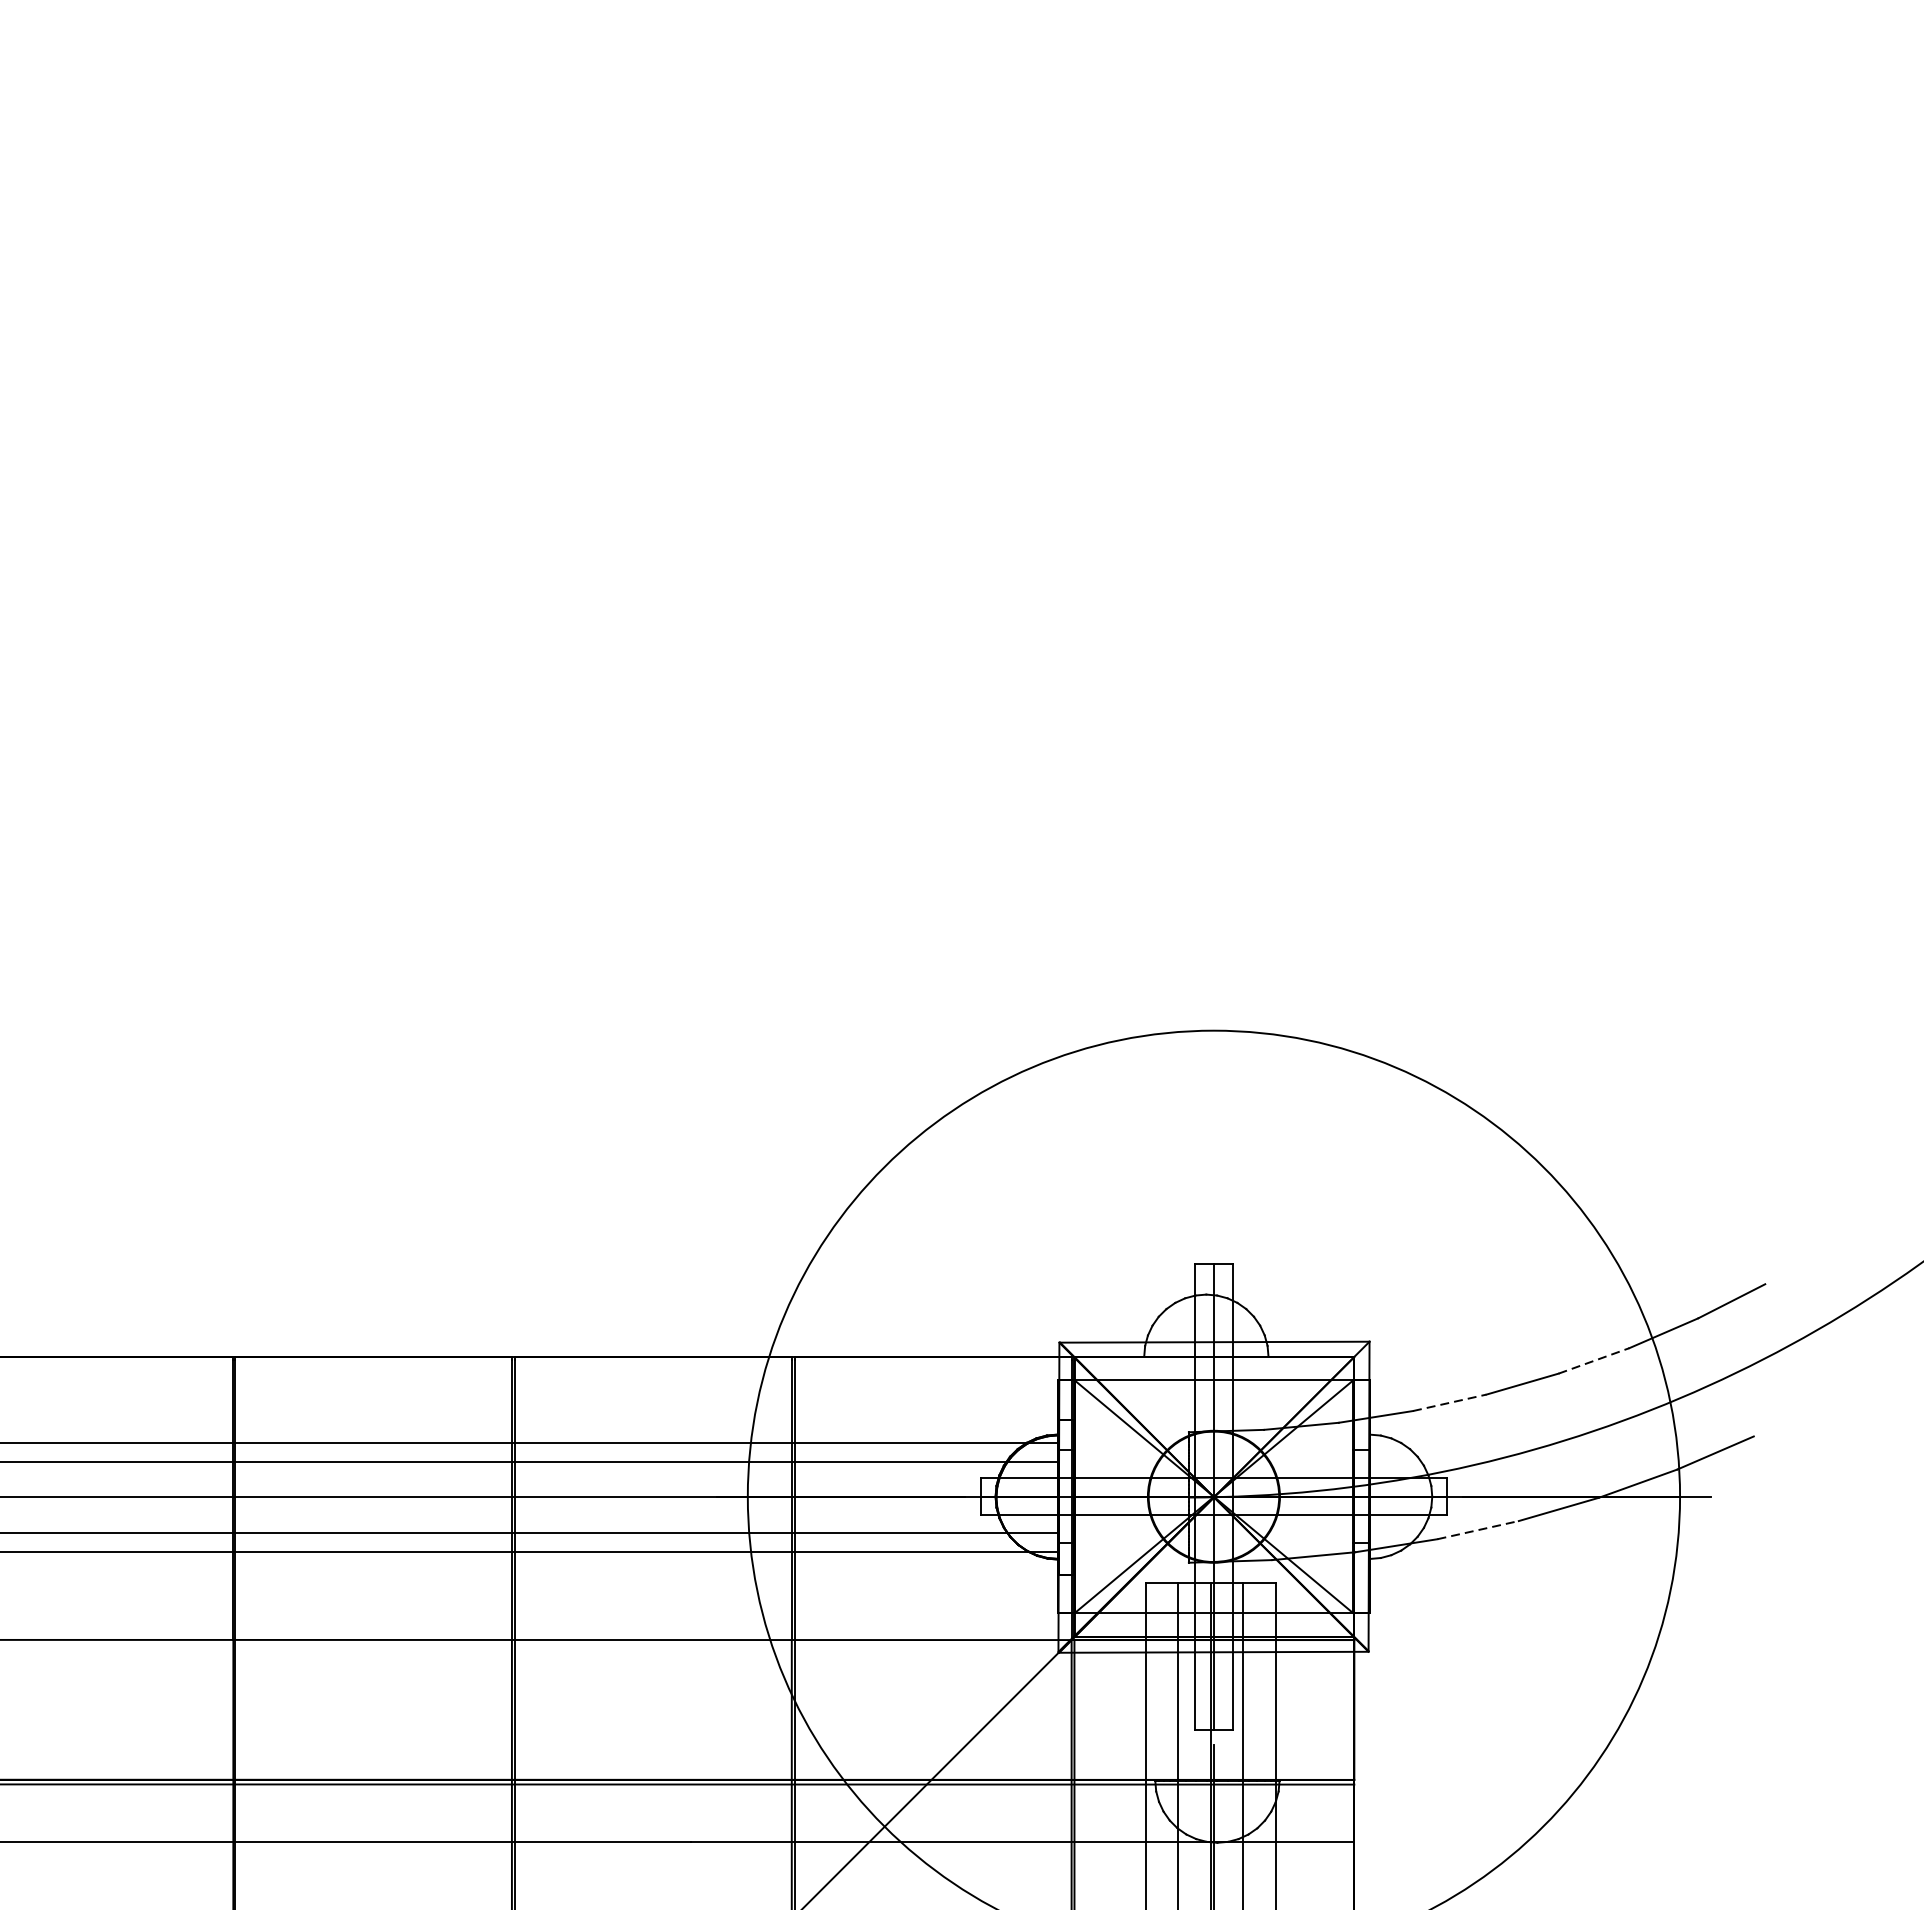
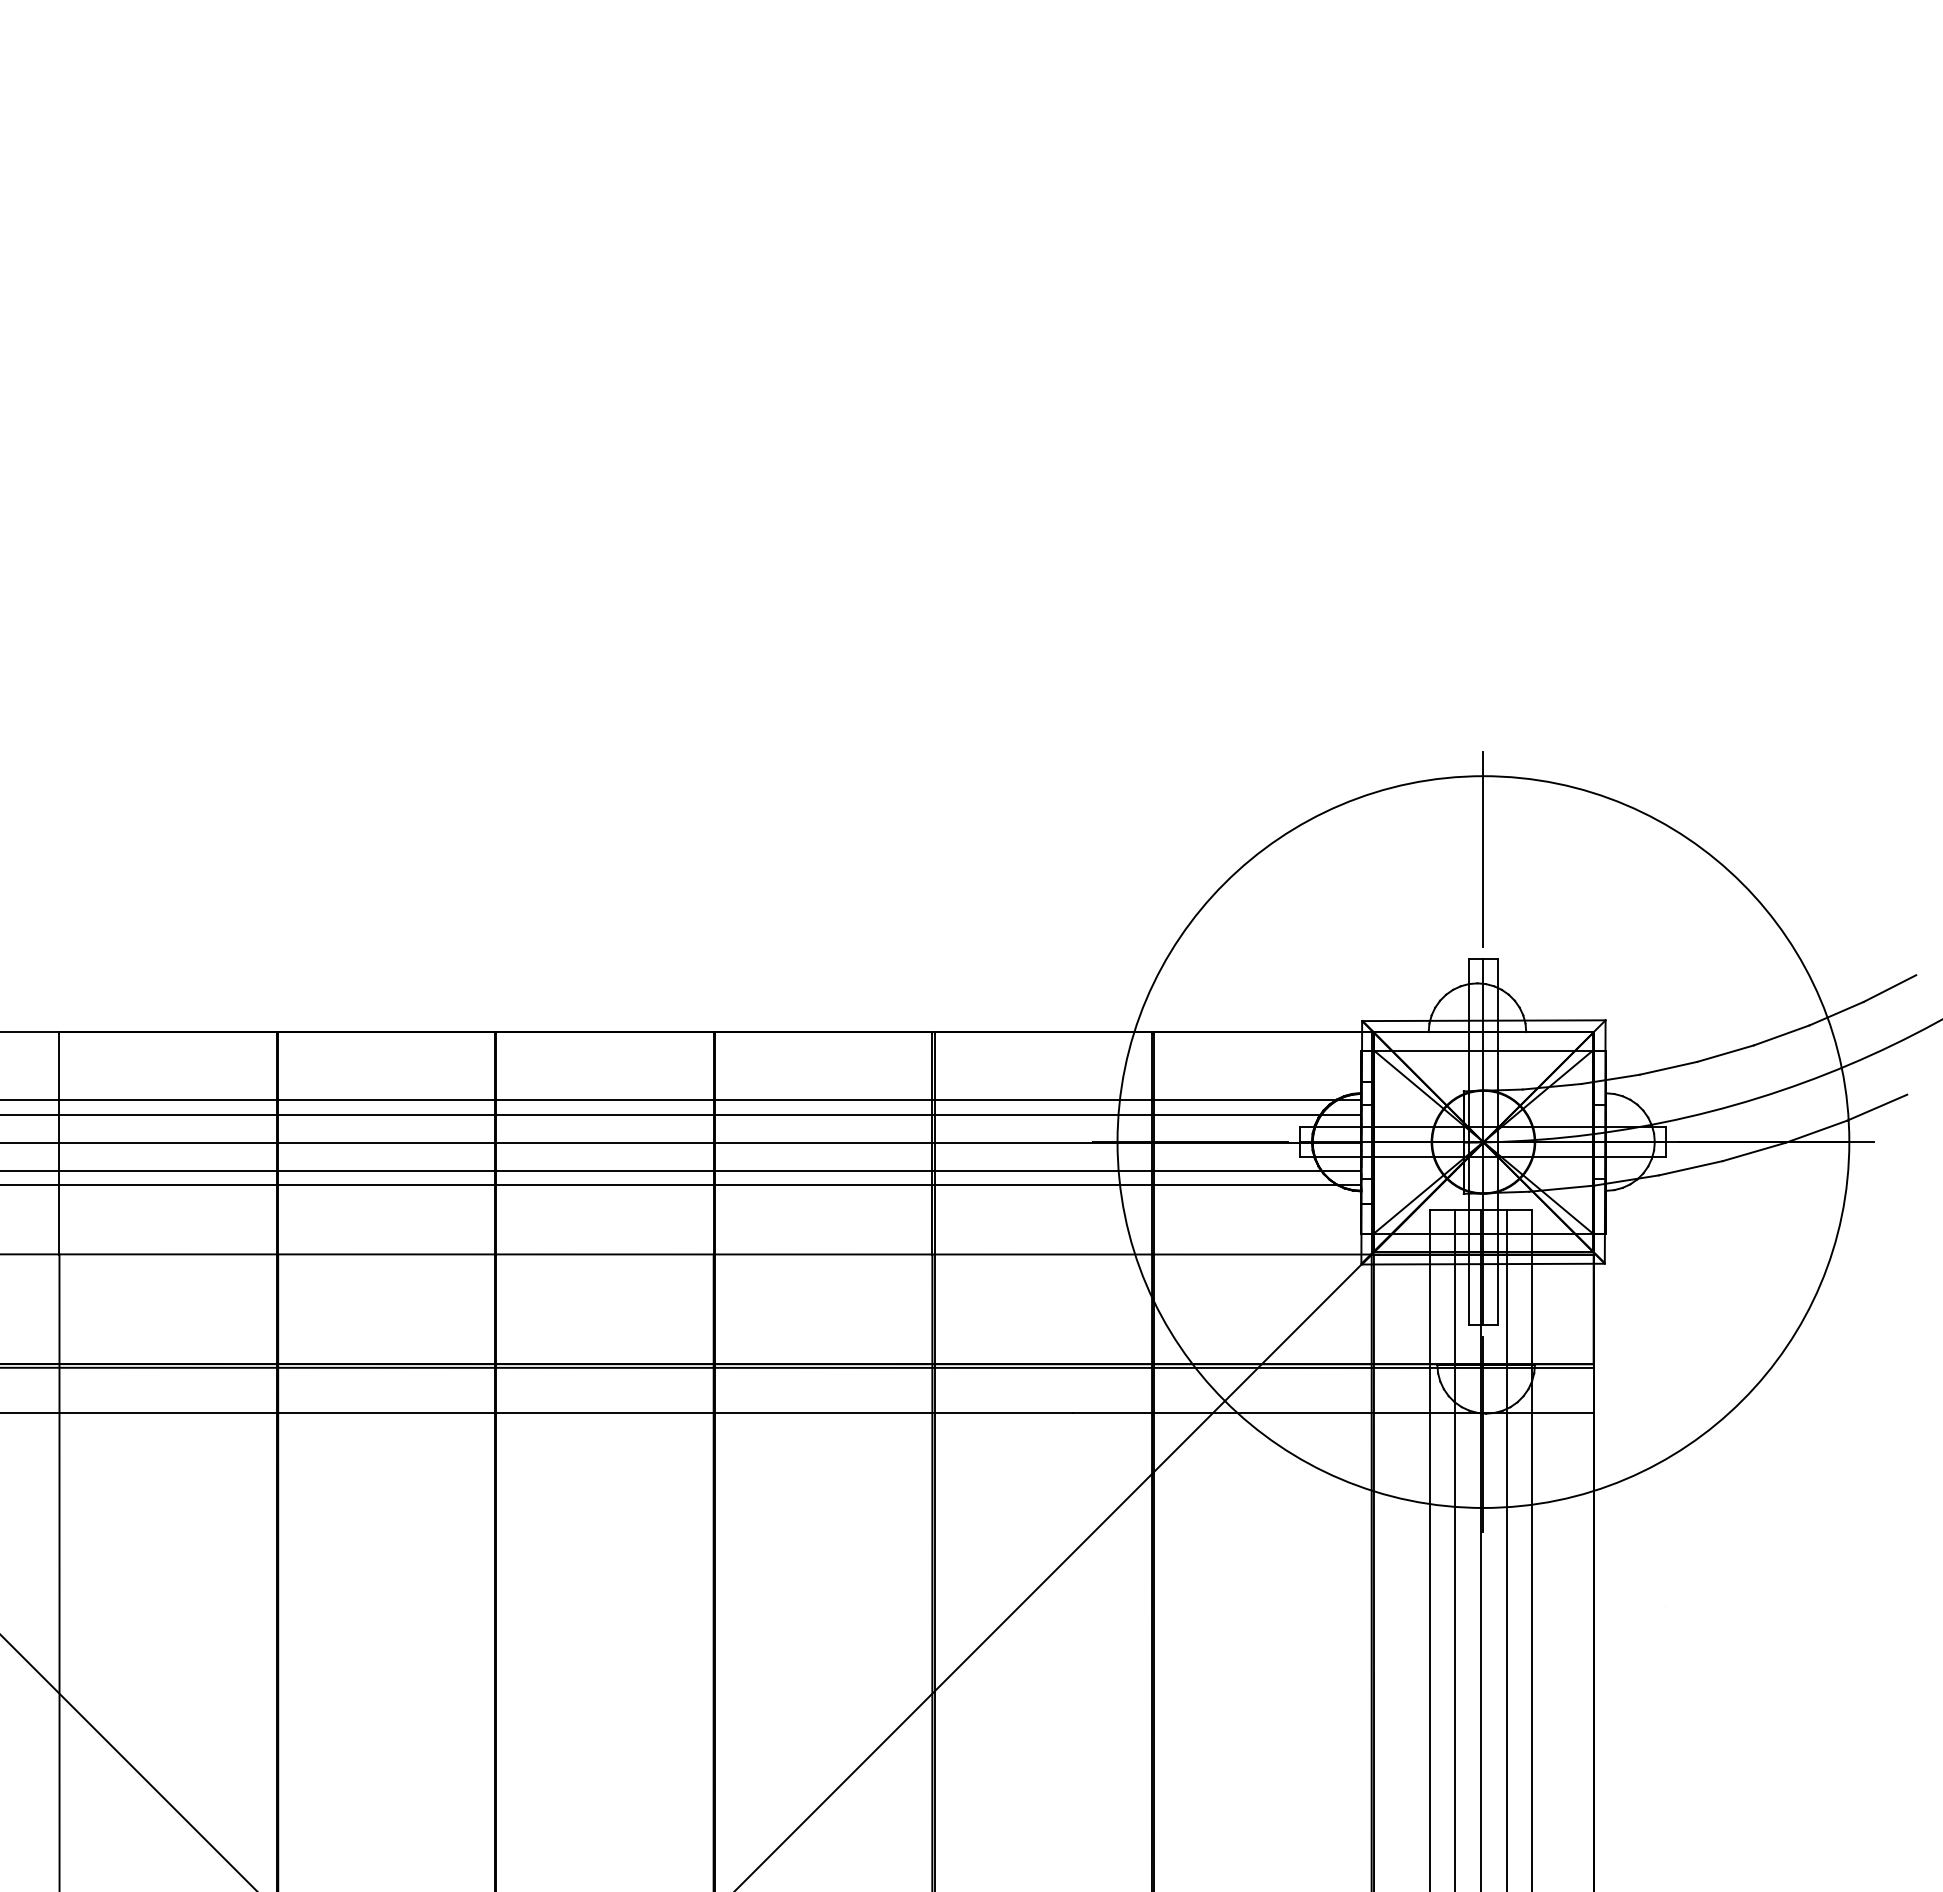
line: (1214, 1122) -> (1483, 848), added
line: (1593, 1361) -> (1781, 1035), dashed -> solid
line: (1449, 1403) -> (1668, 1068), dashed -> solid
line: (1477, 1530) -> (1690, 1168), dashed -> solid

